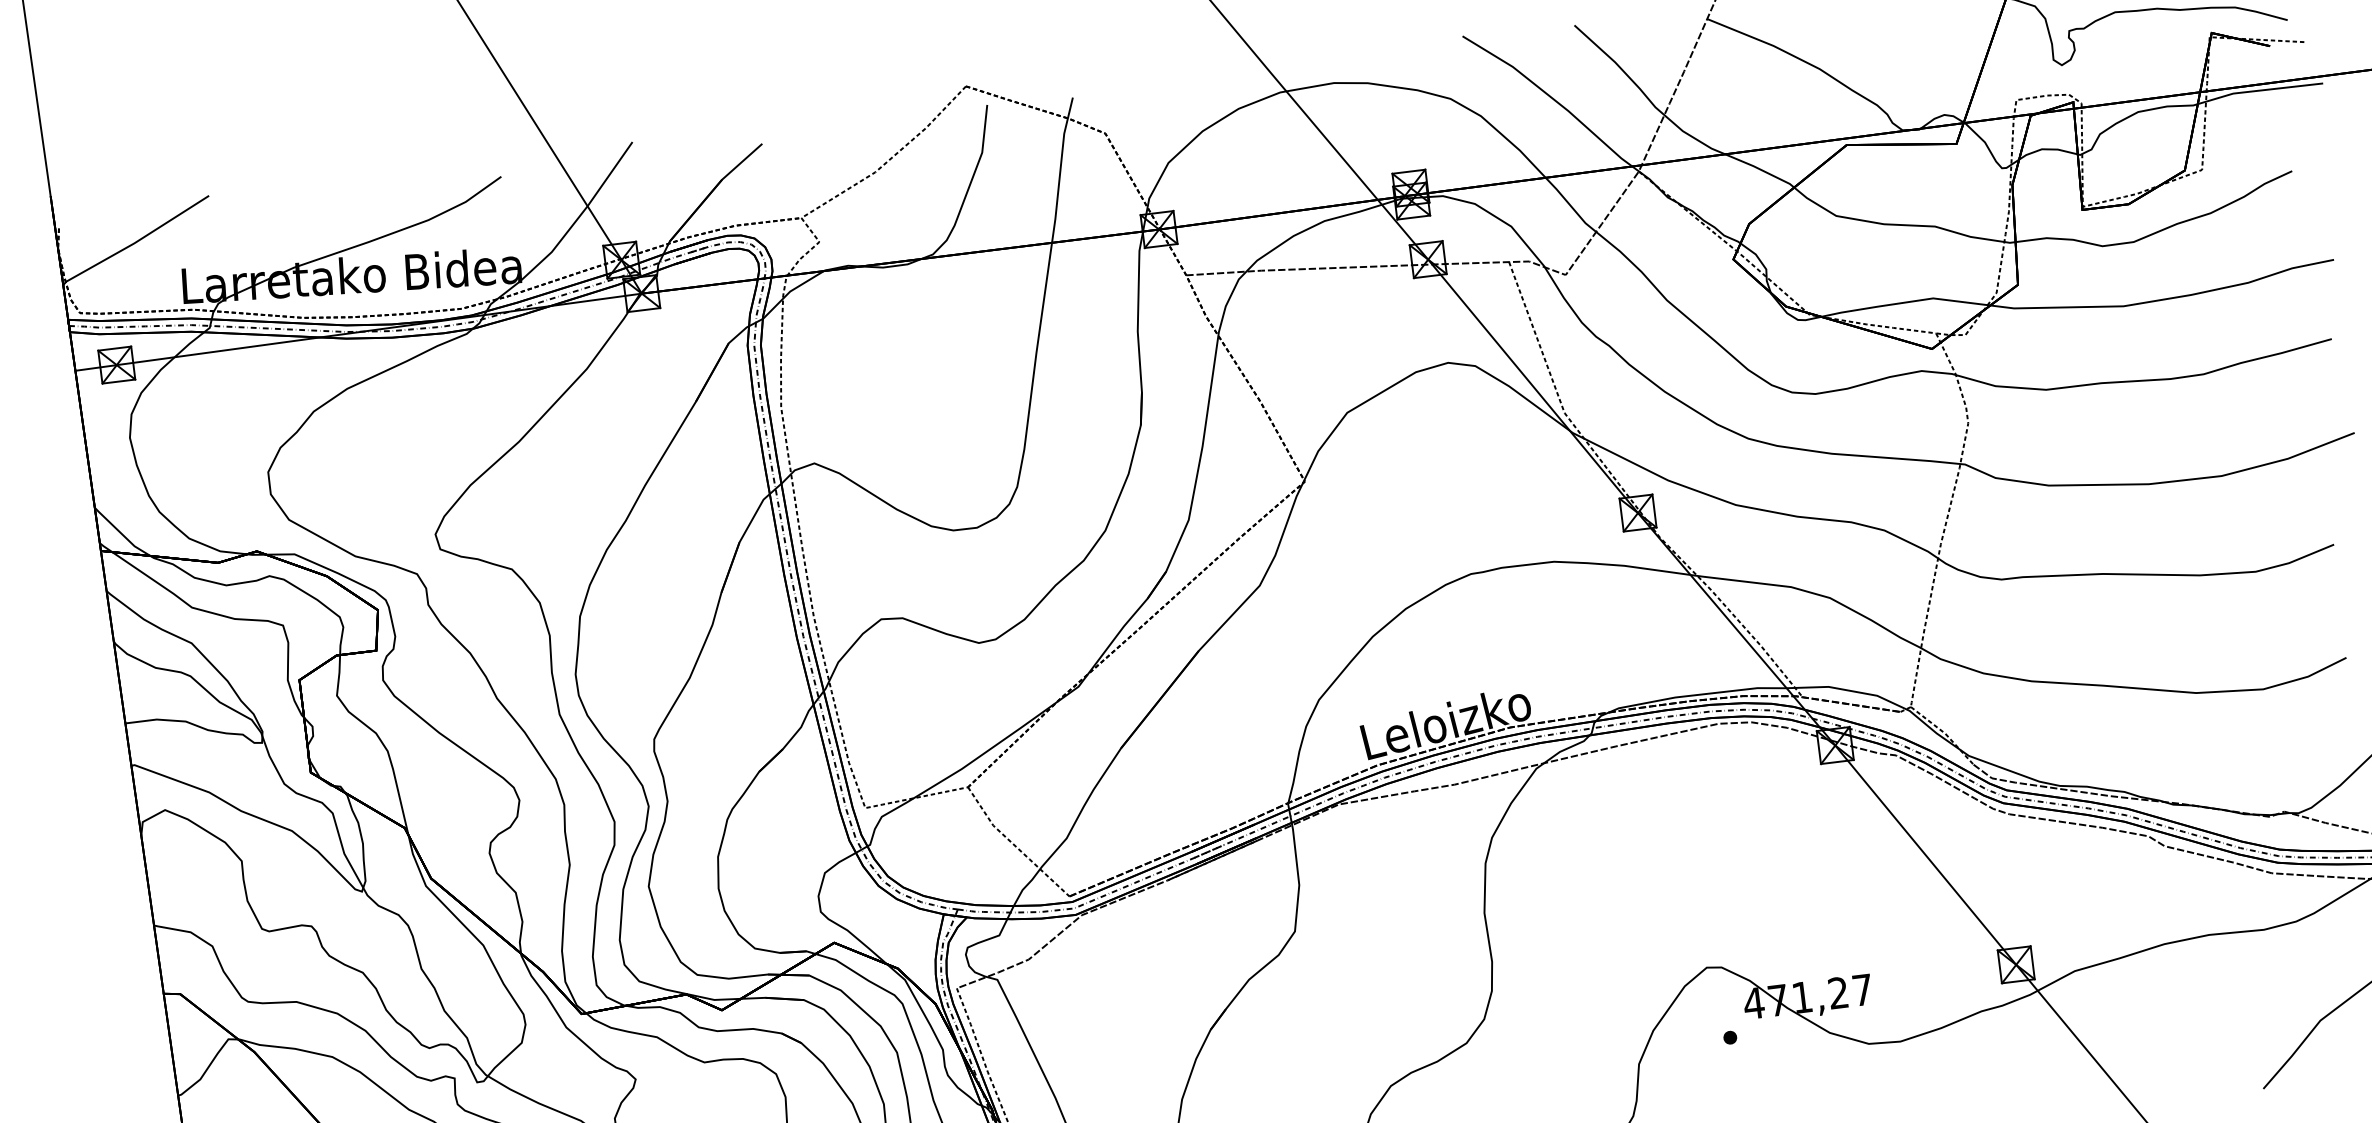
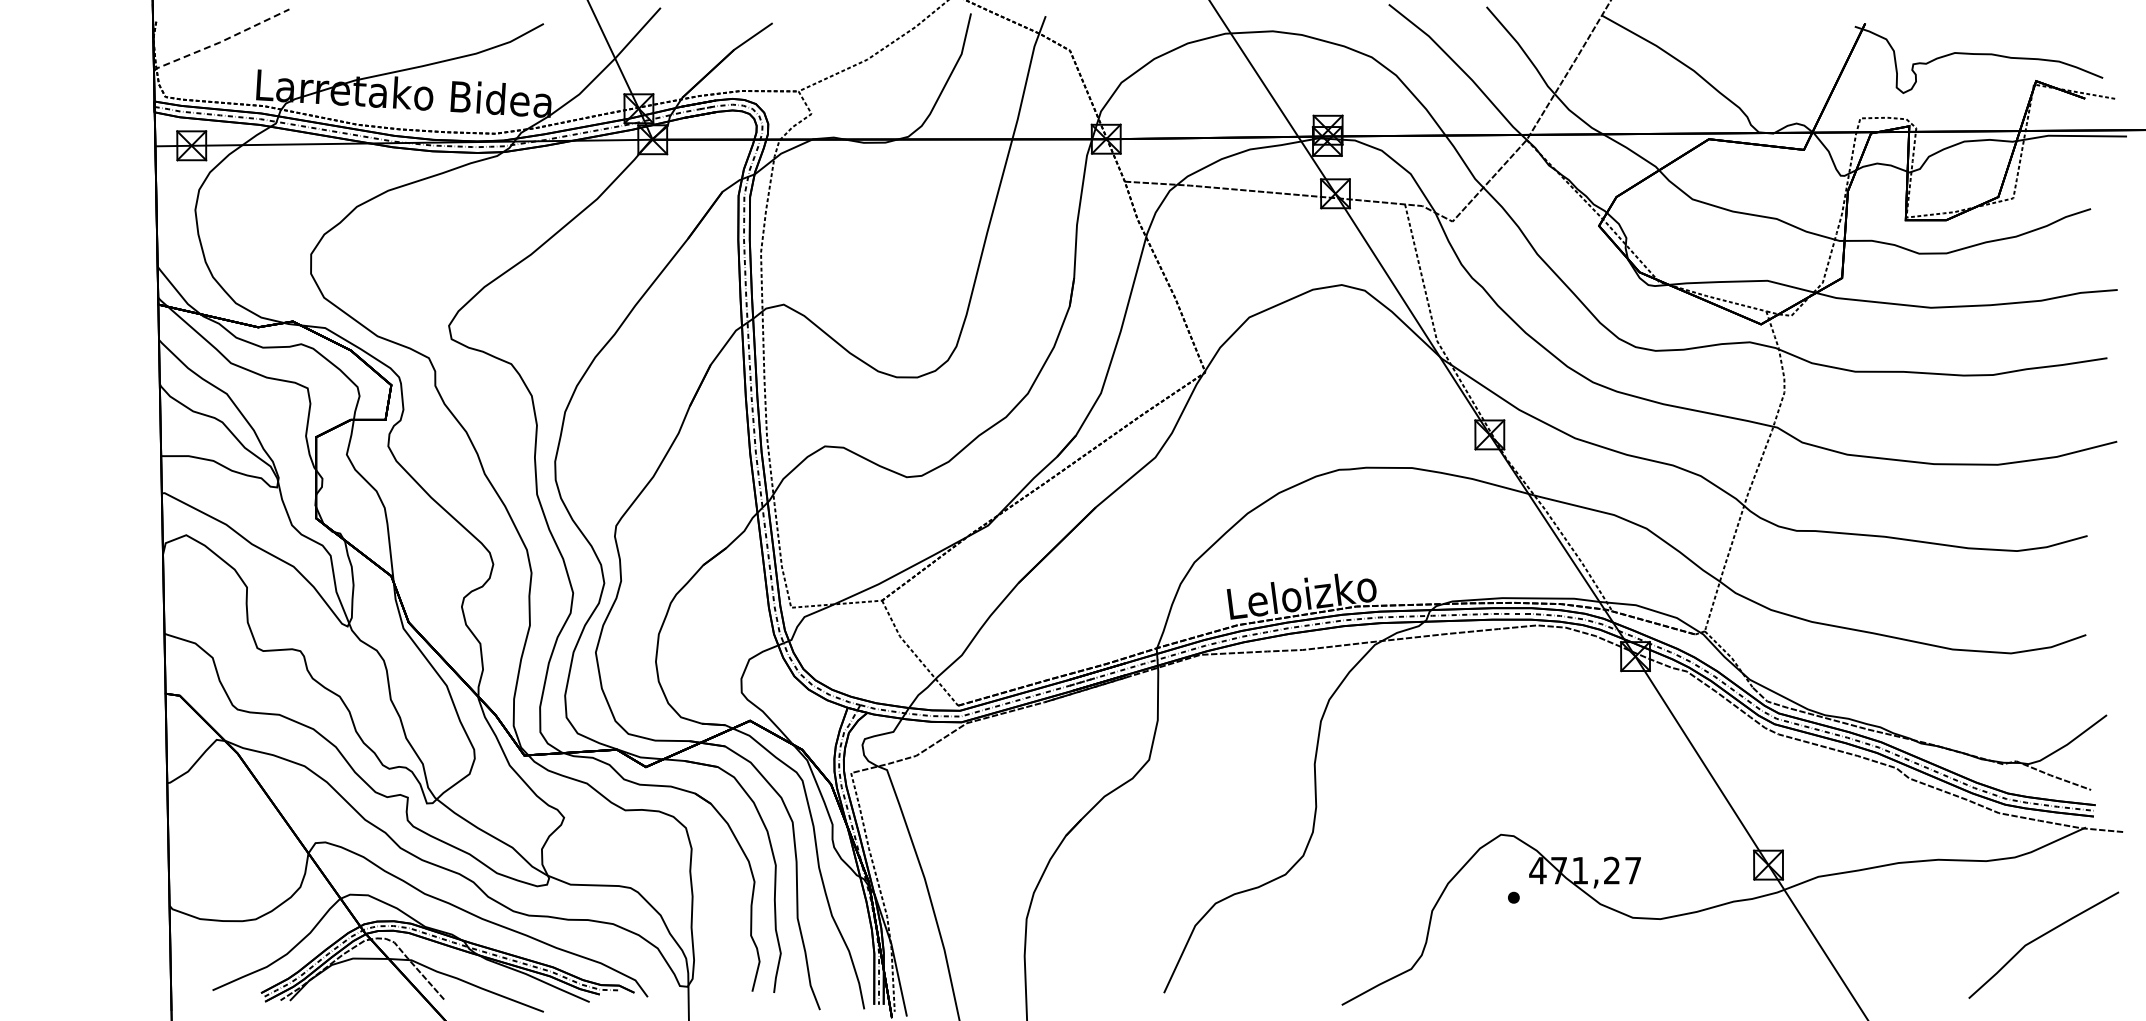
line: (136, 241) -> (221, 41), solid -> dashed

